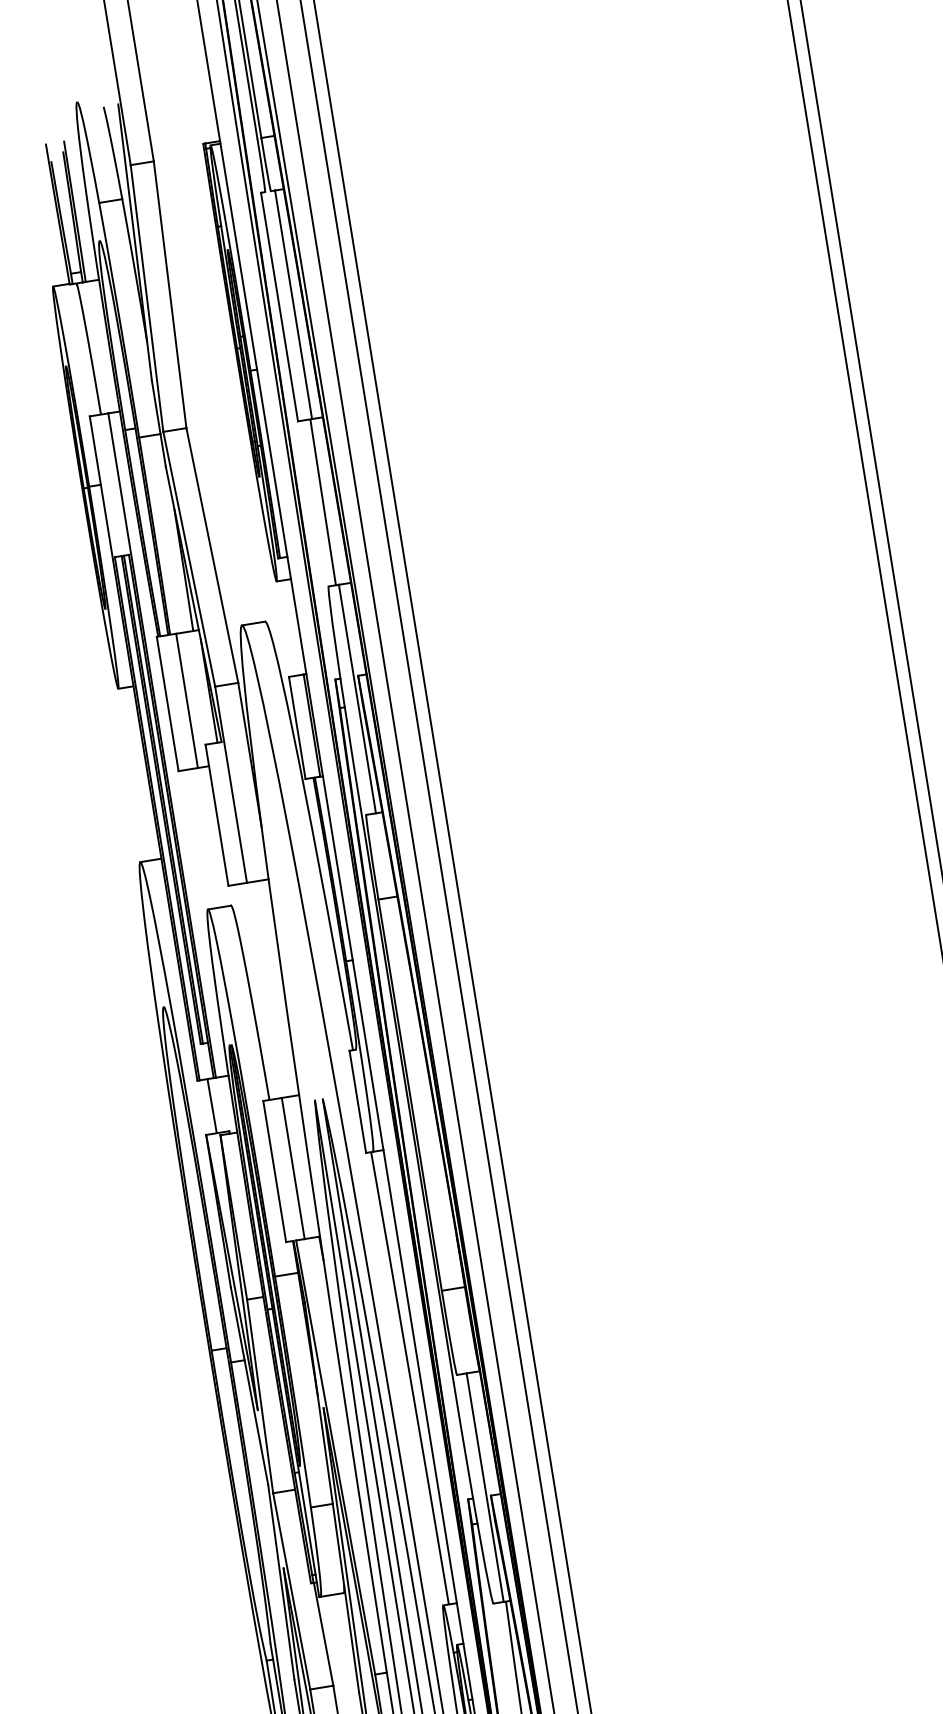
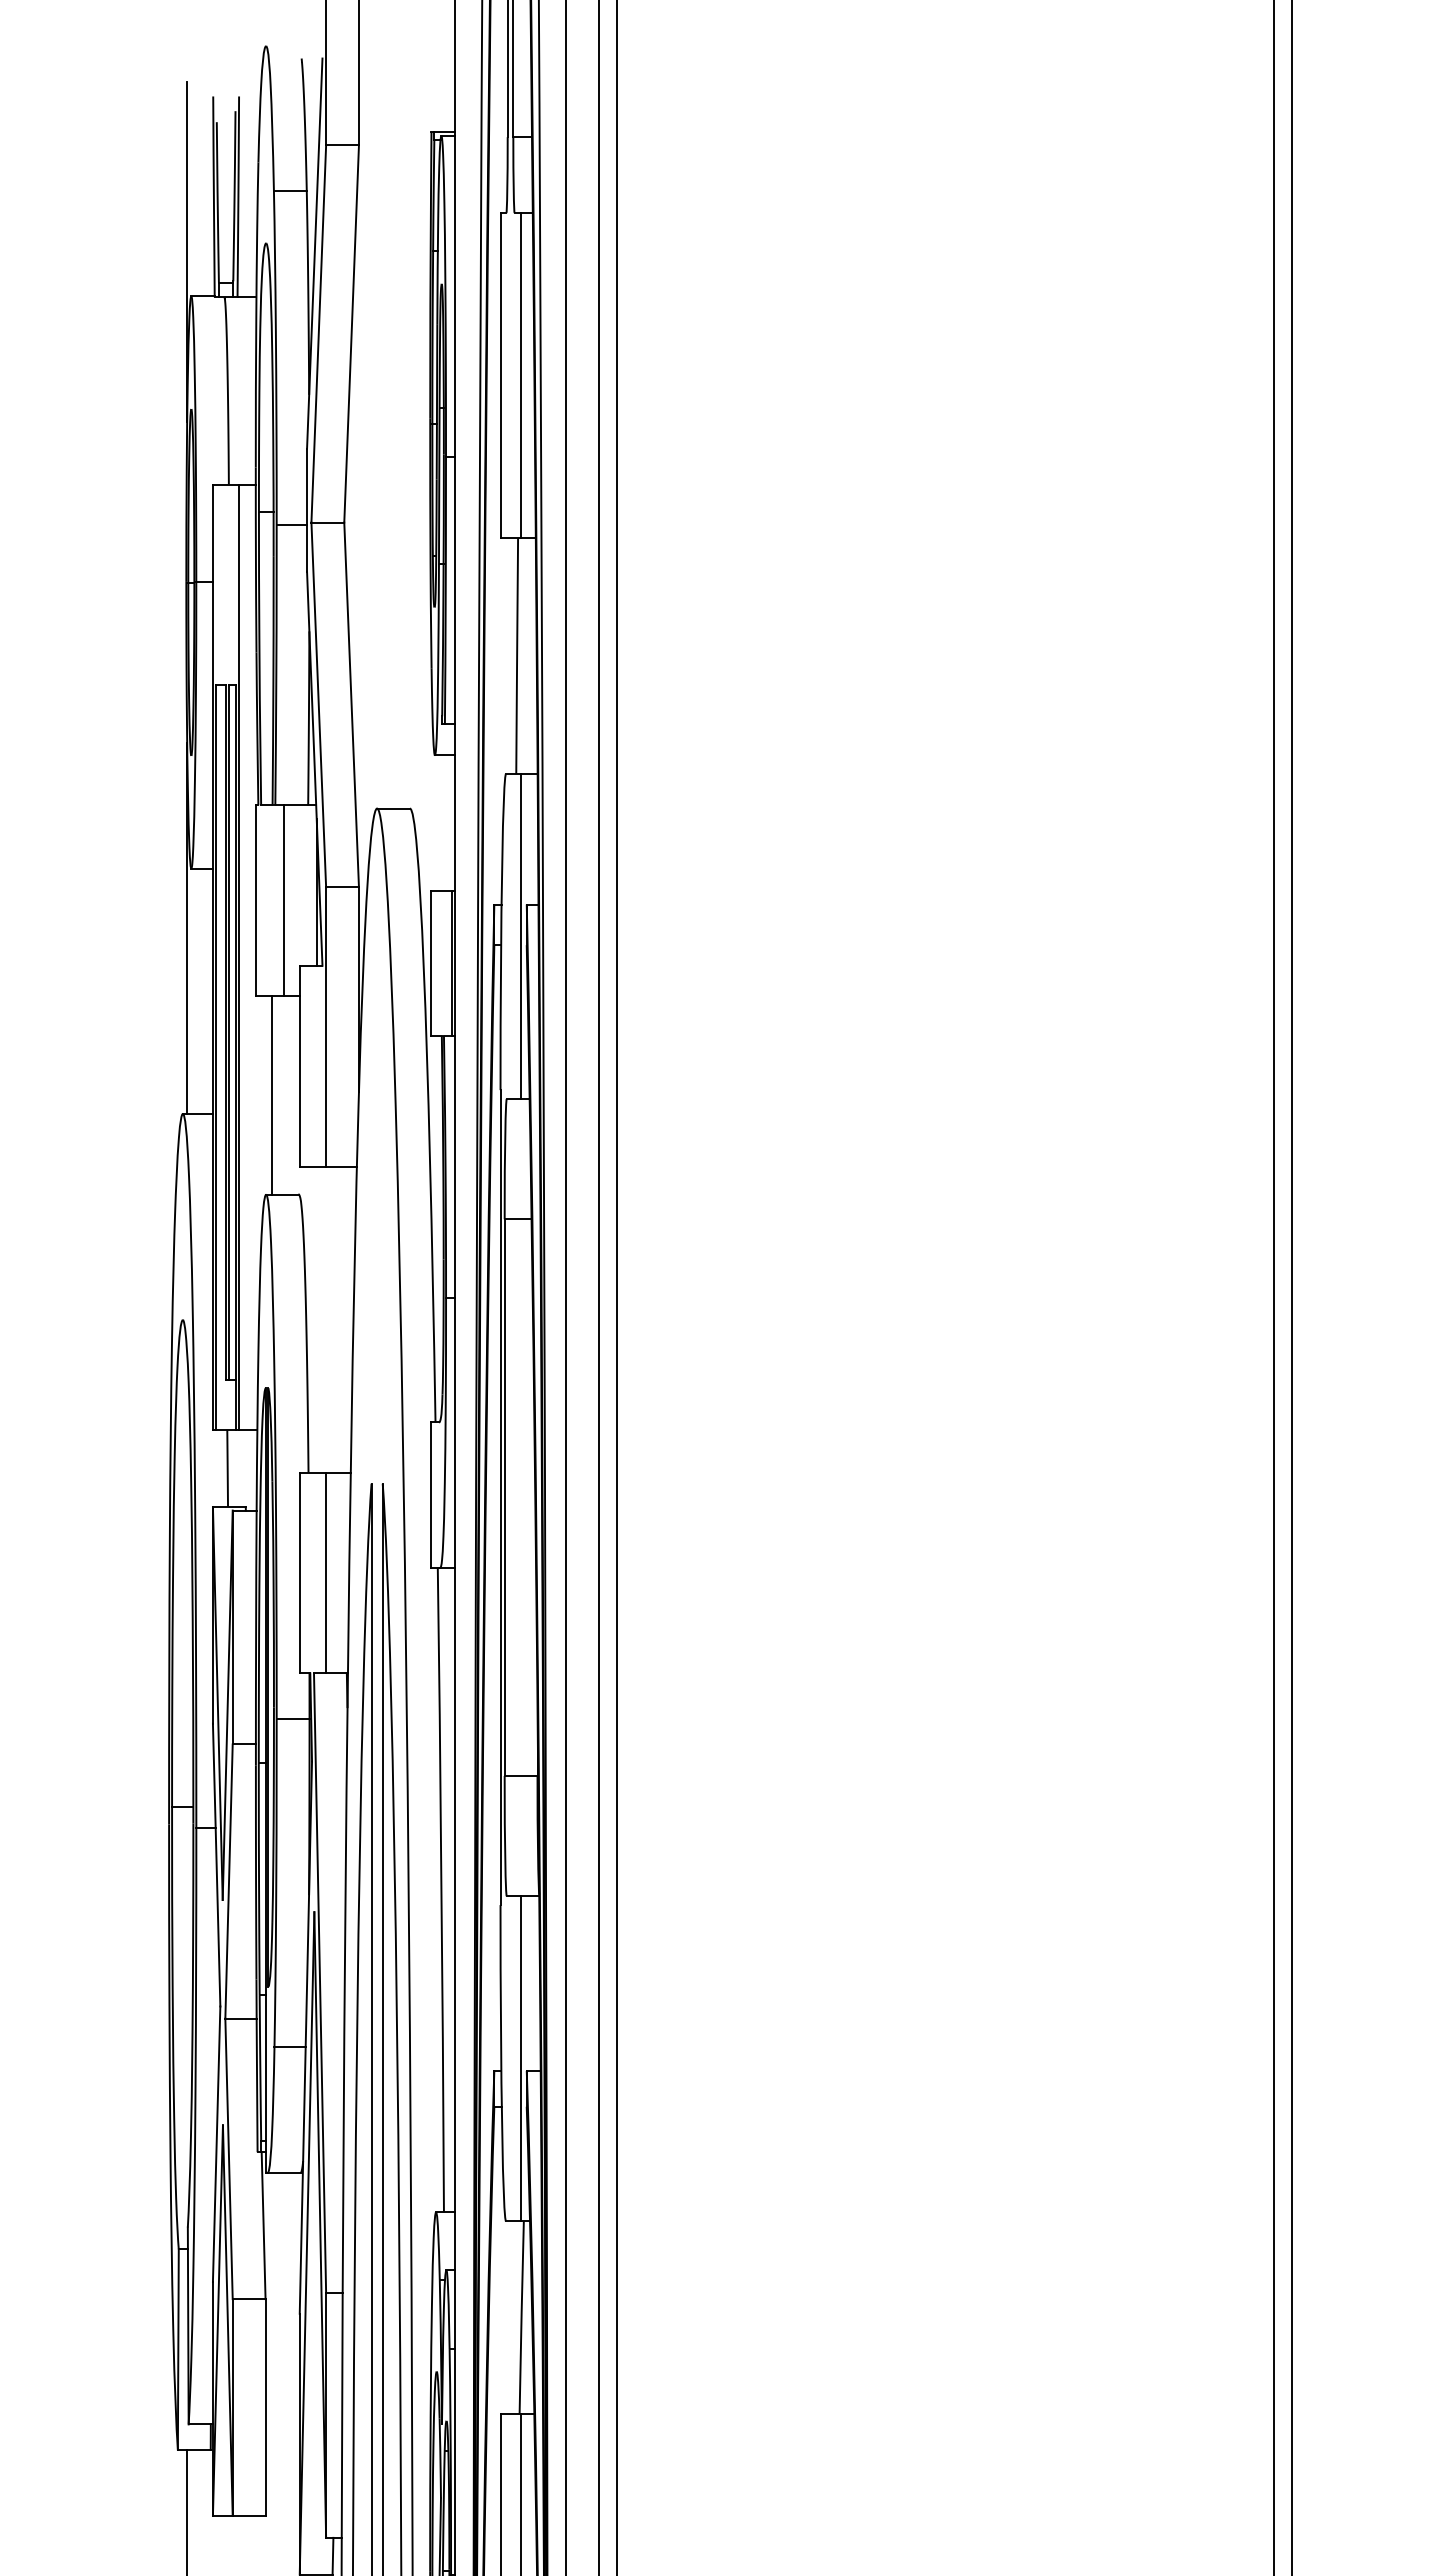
line: (45, 255) -> (187, 251), added
line: (122, 730) -> (187, 927), added
line: (201, 838) -> (272, 1095), added

